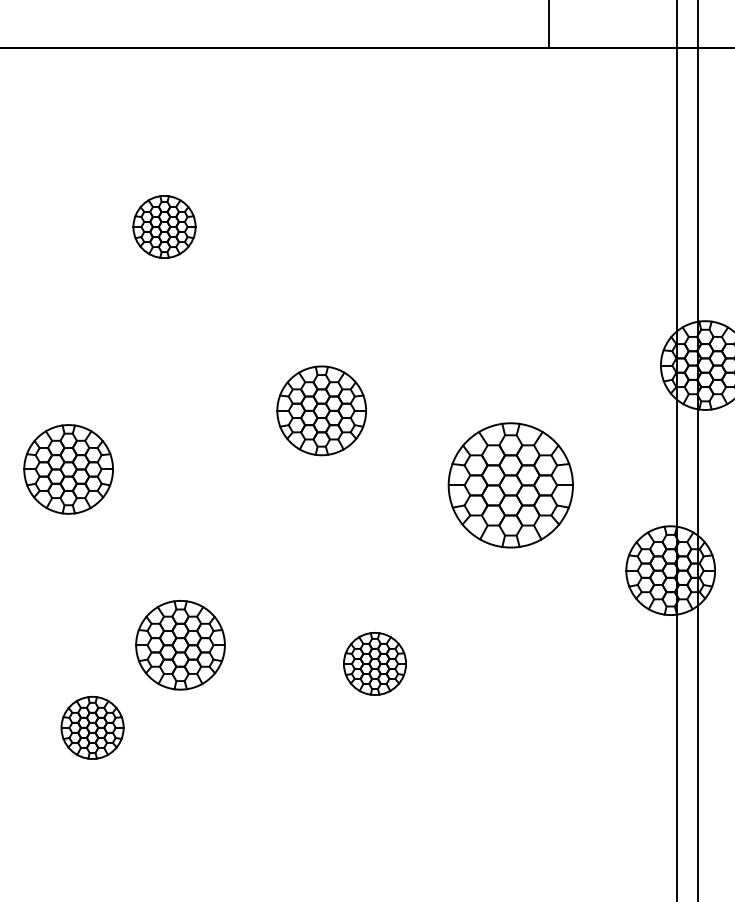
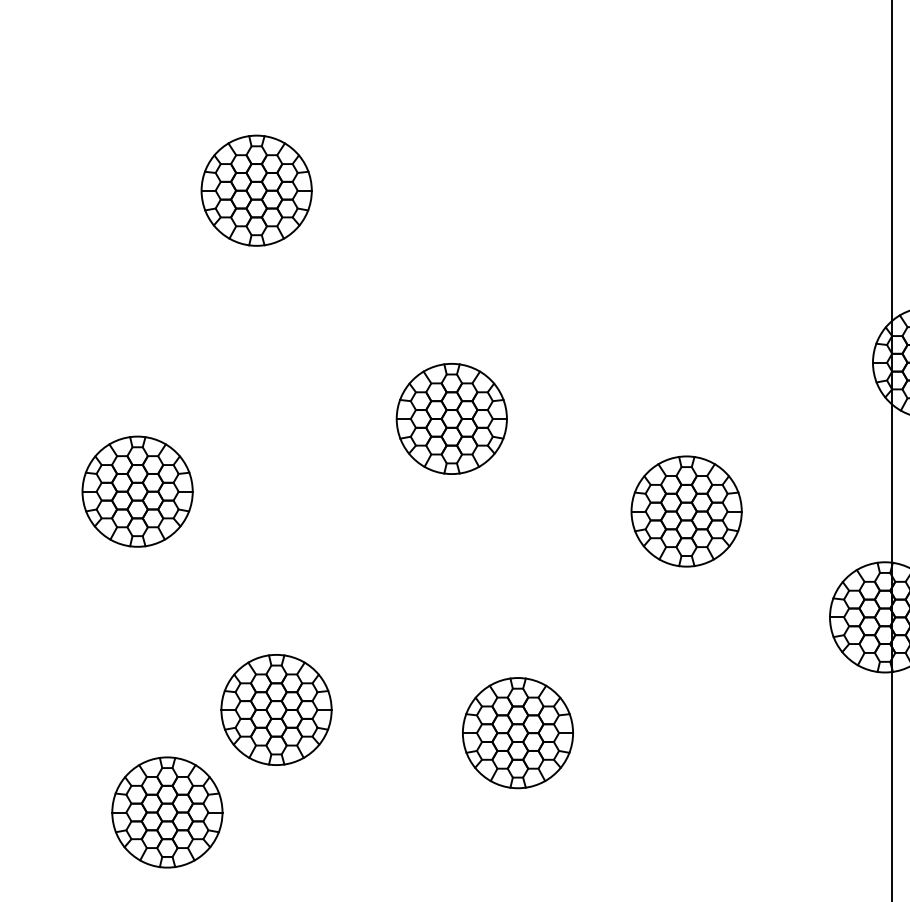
part: (164, 226) -> (256, 190), size x1.43
part: (510, 485) -> (686, 511), size x0.71
part: (374, 663) -> (517, 732), size x1.43
part: (92, 727) -> (167, 812), size x1.43

